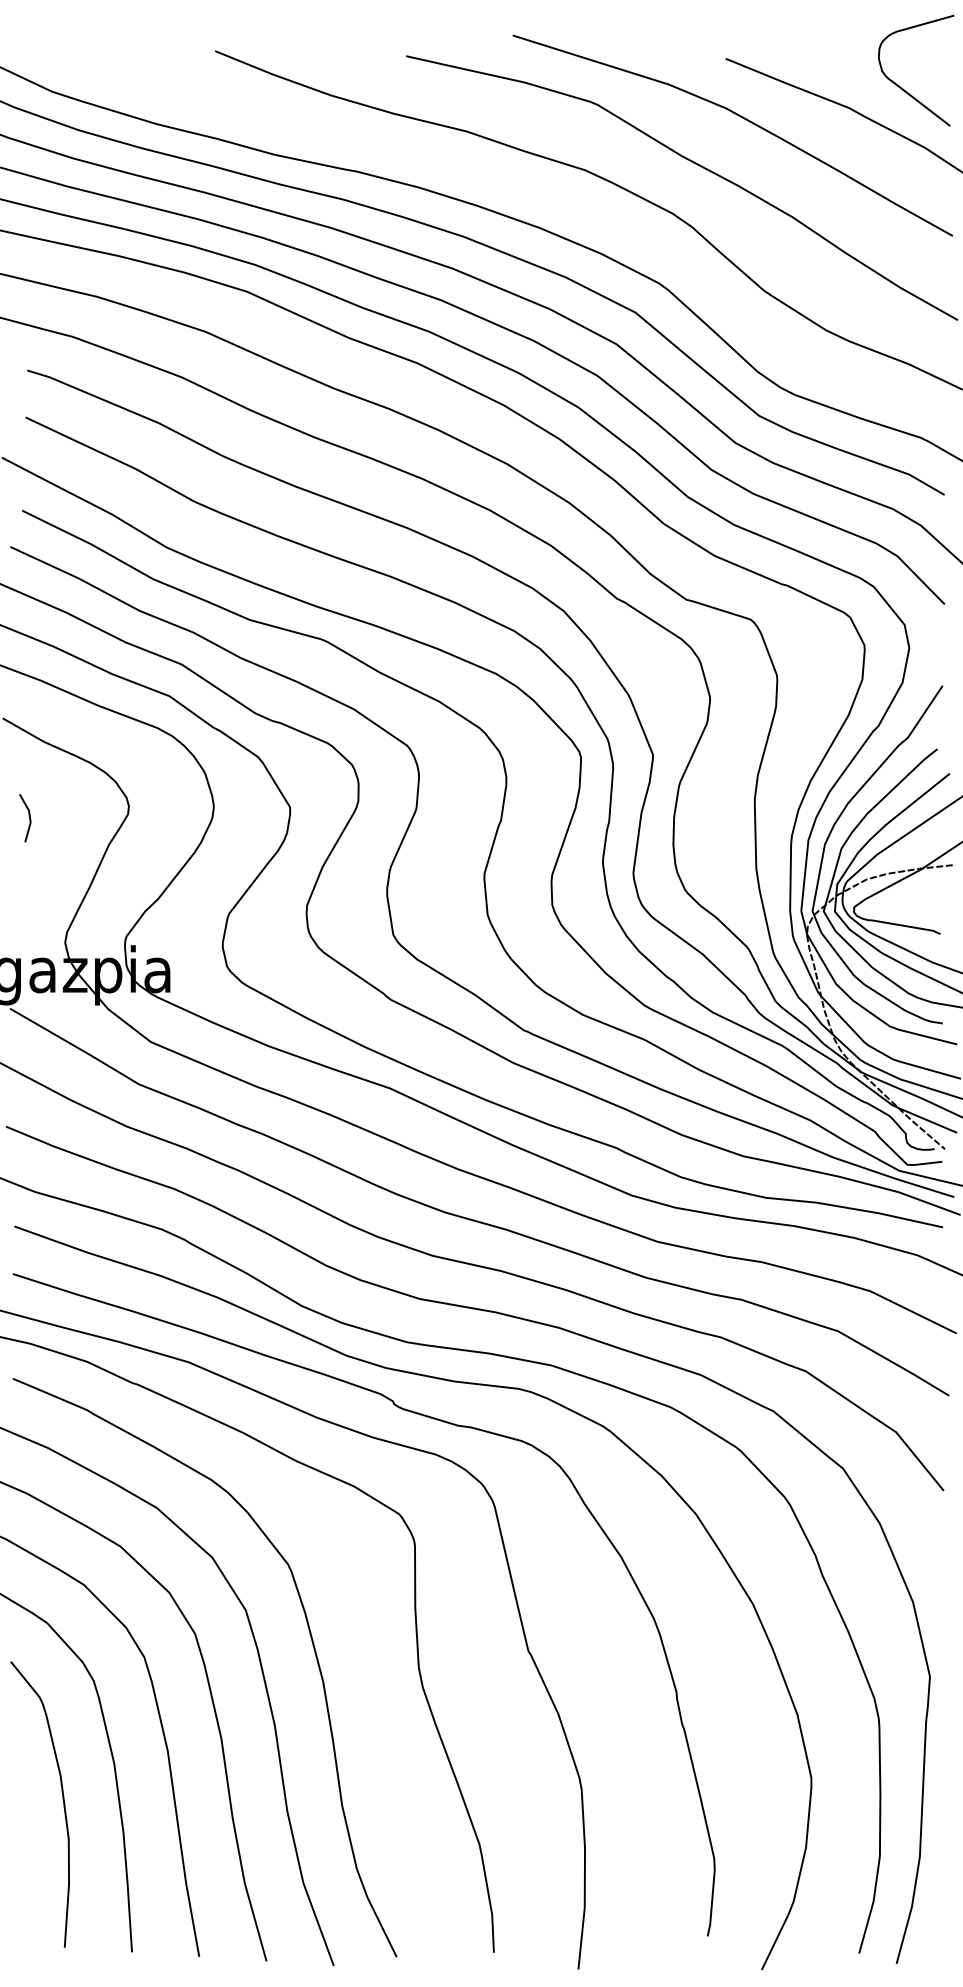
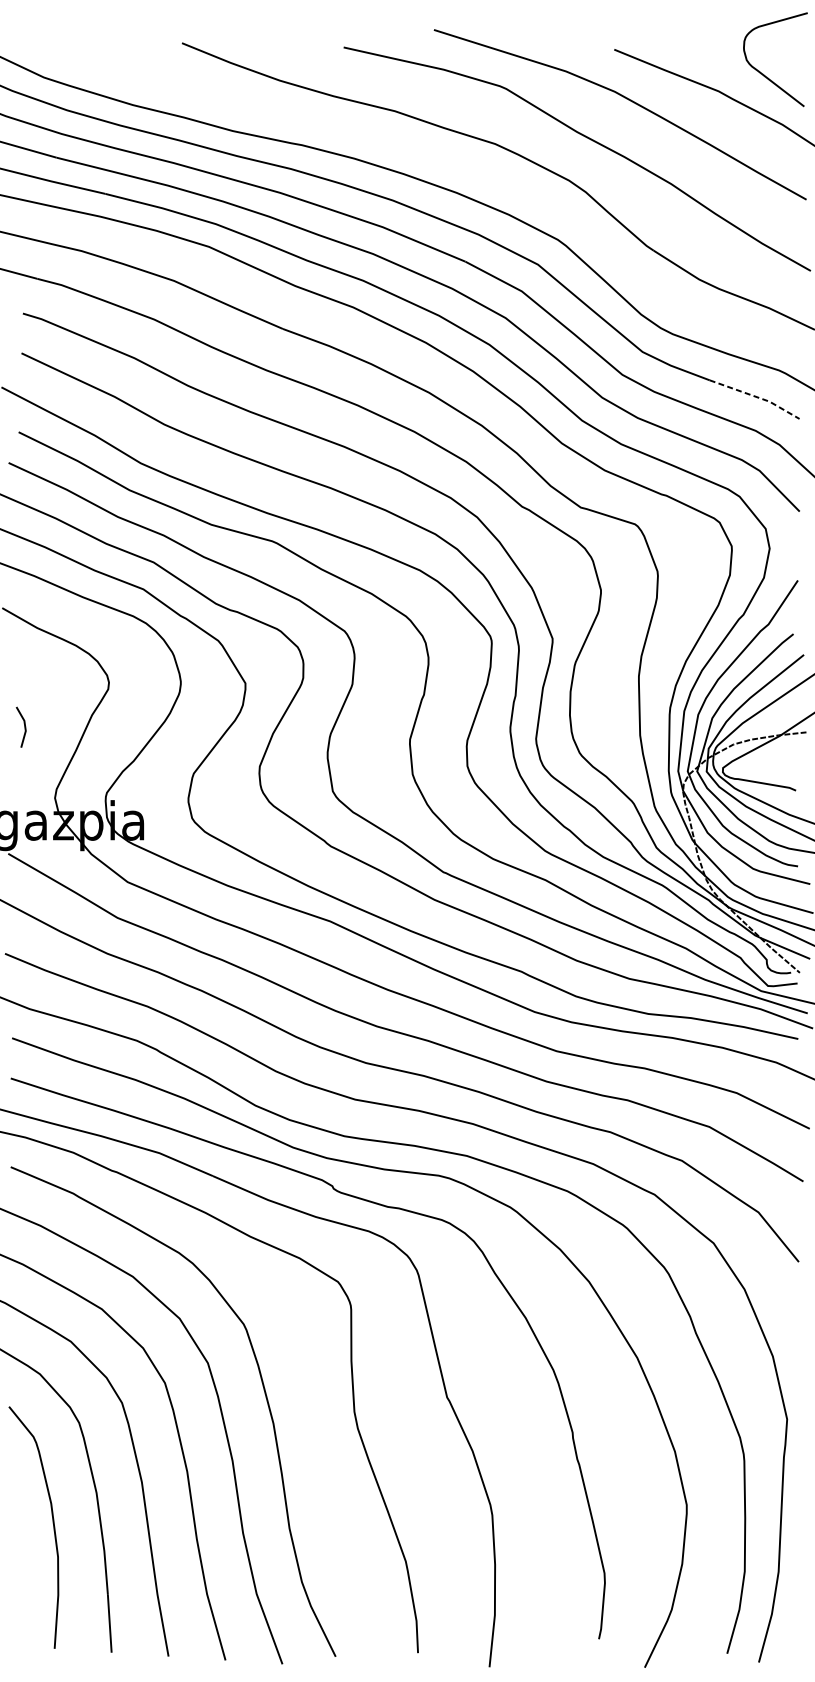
line: (893, 468) -> (756, 396), solid -> dashed
line: (28, 816) -> (23, 725), moved

